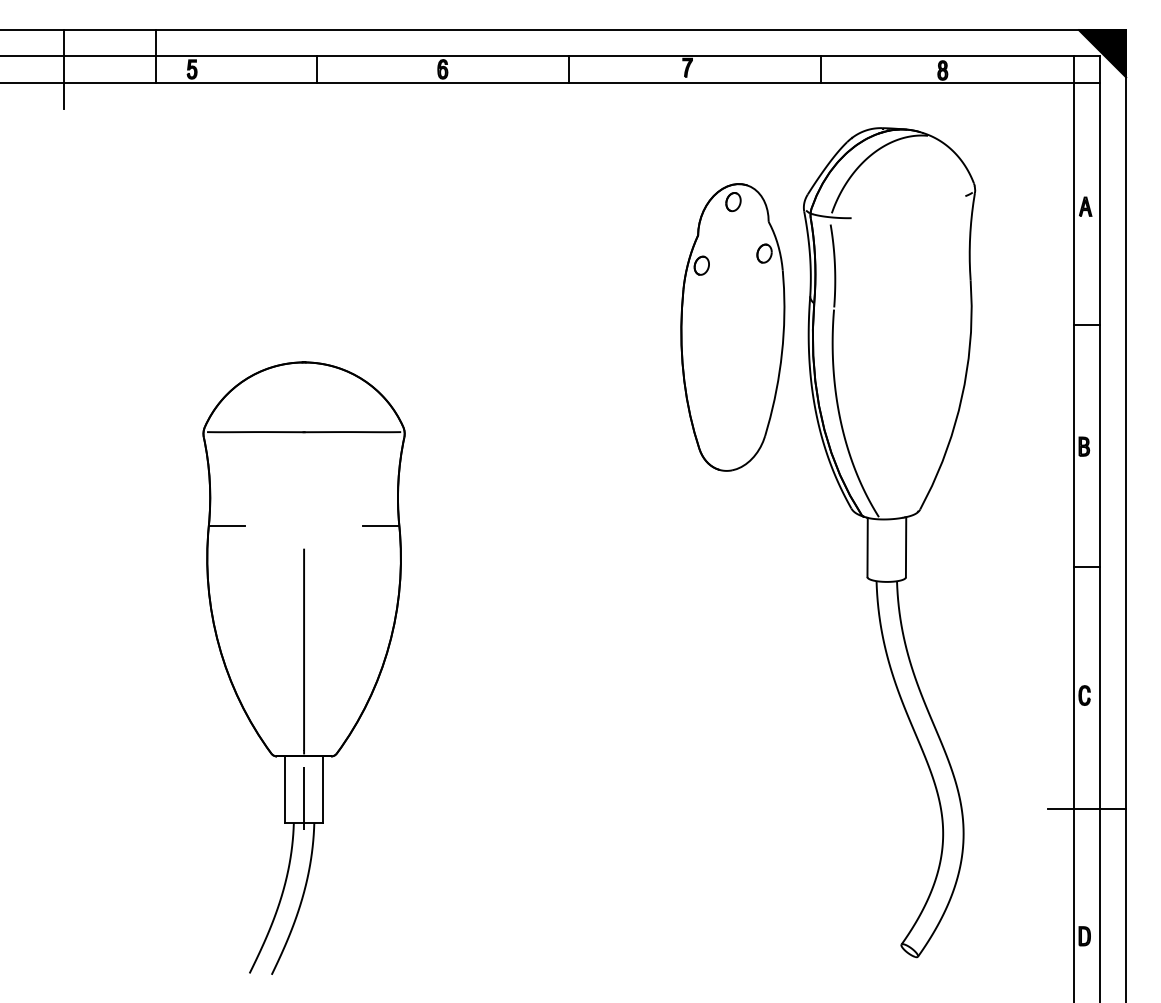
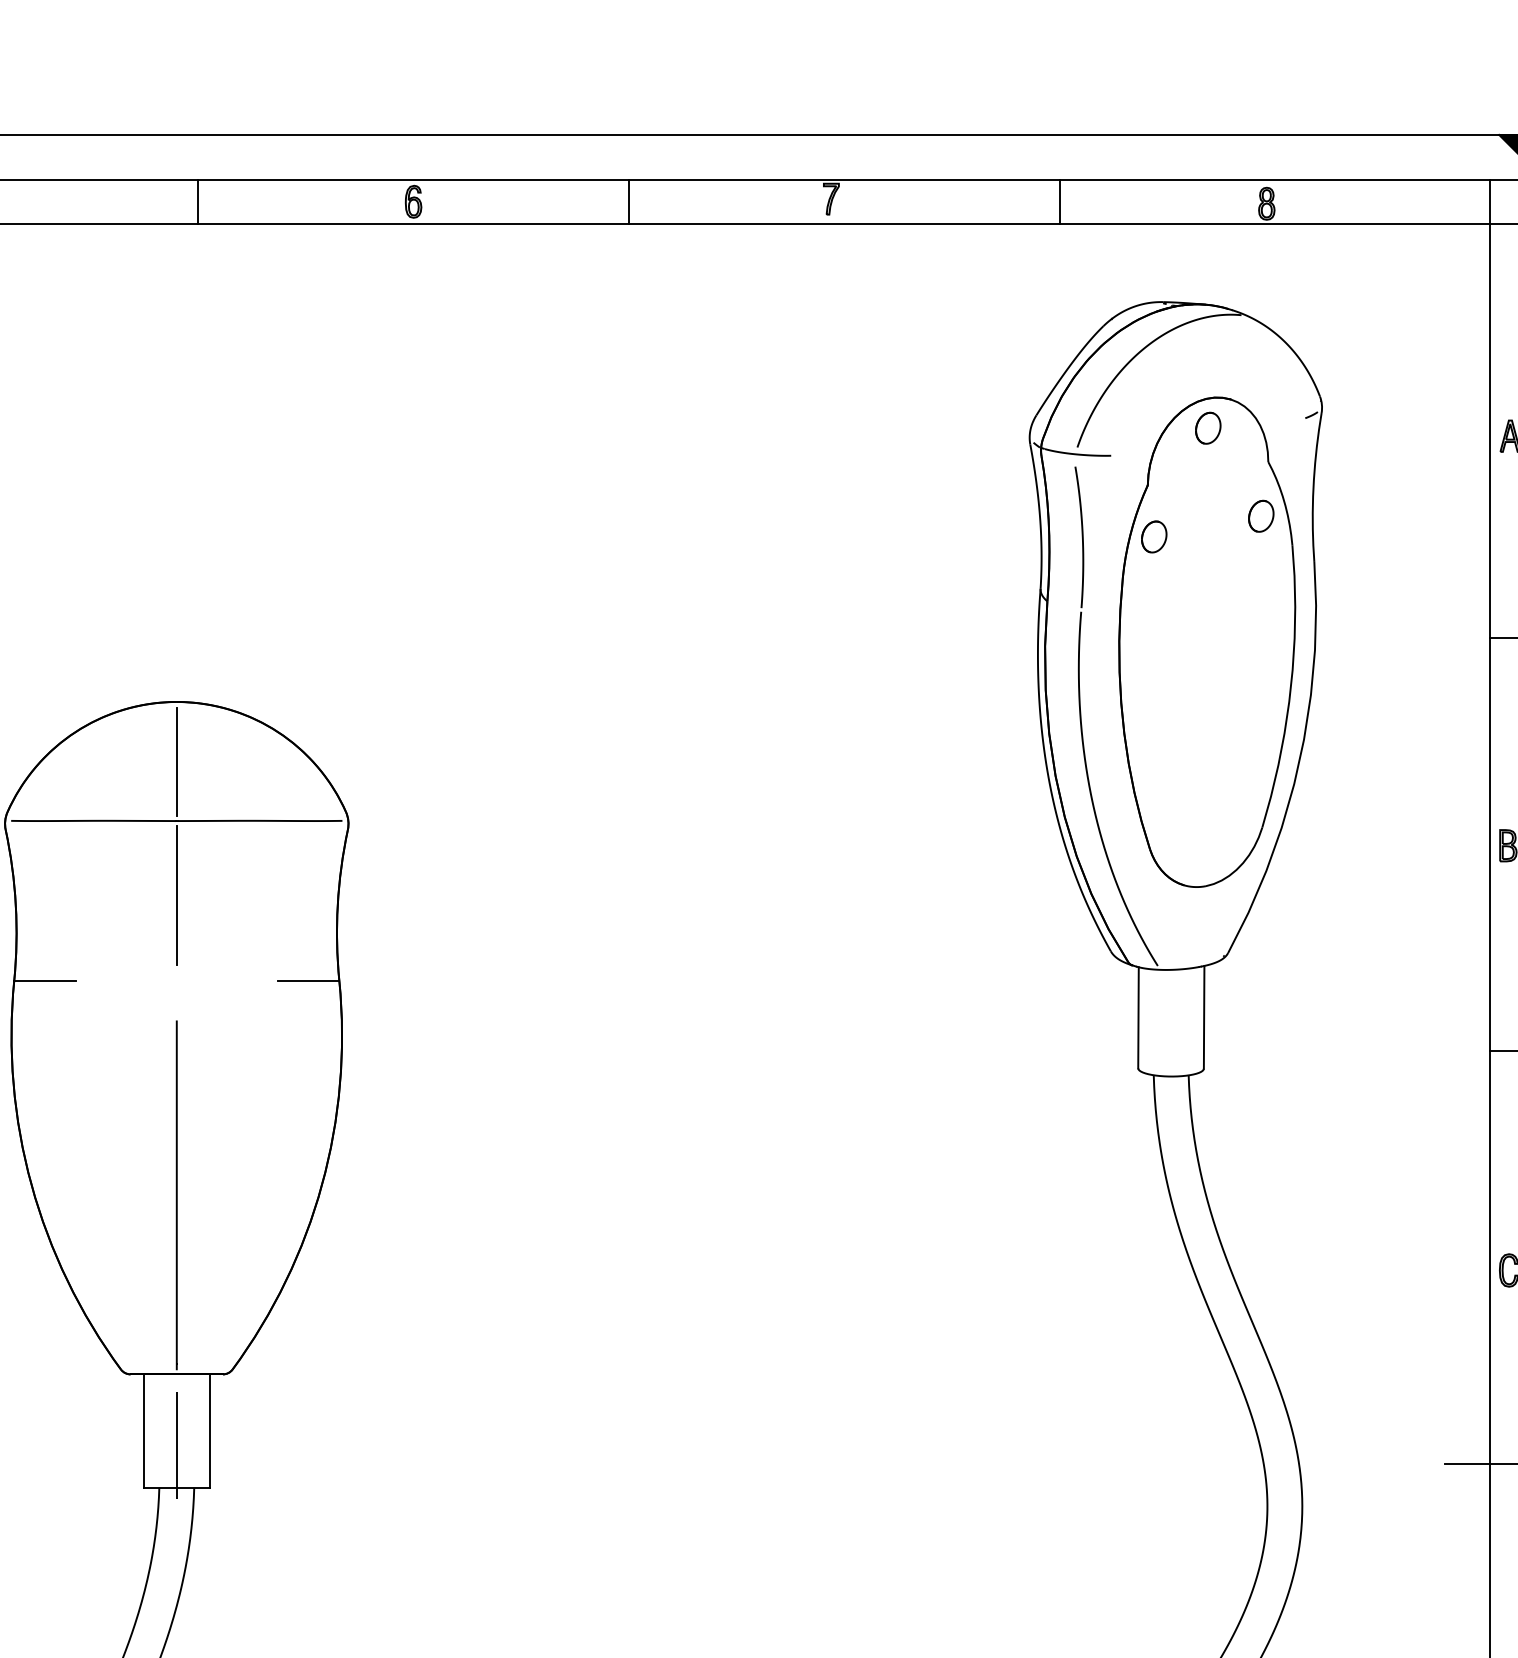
part: (732, 327) -> (1206, 642), moved
line: (304, 397) -> (177, 761), added
line: (304, 475) -> (177, 894), added

